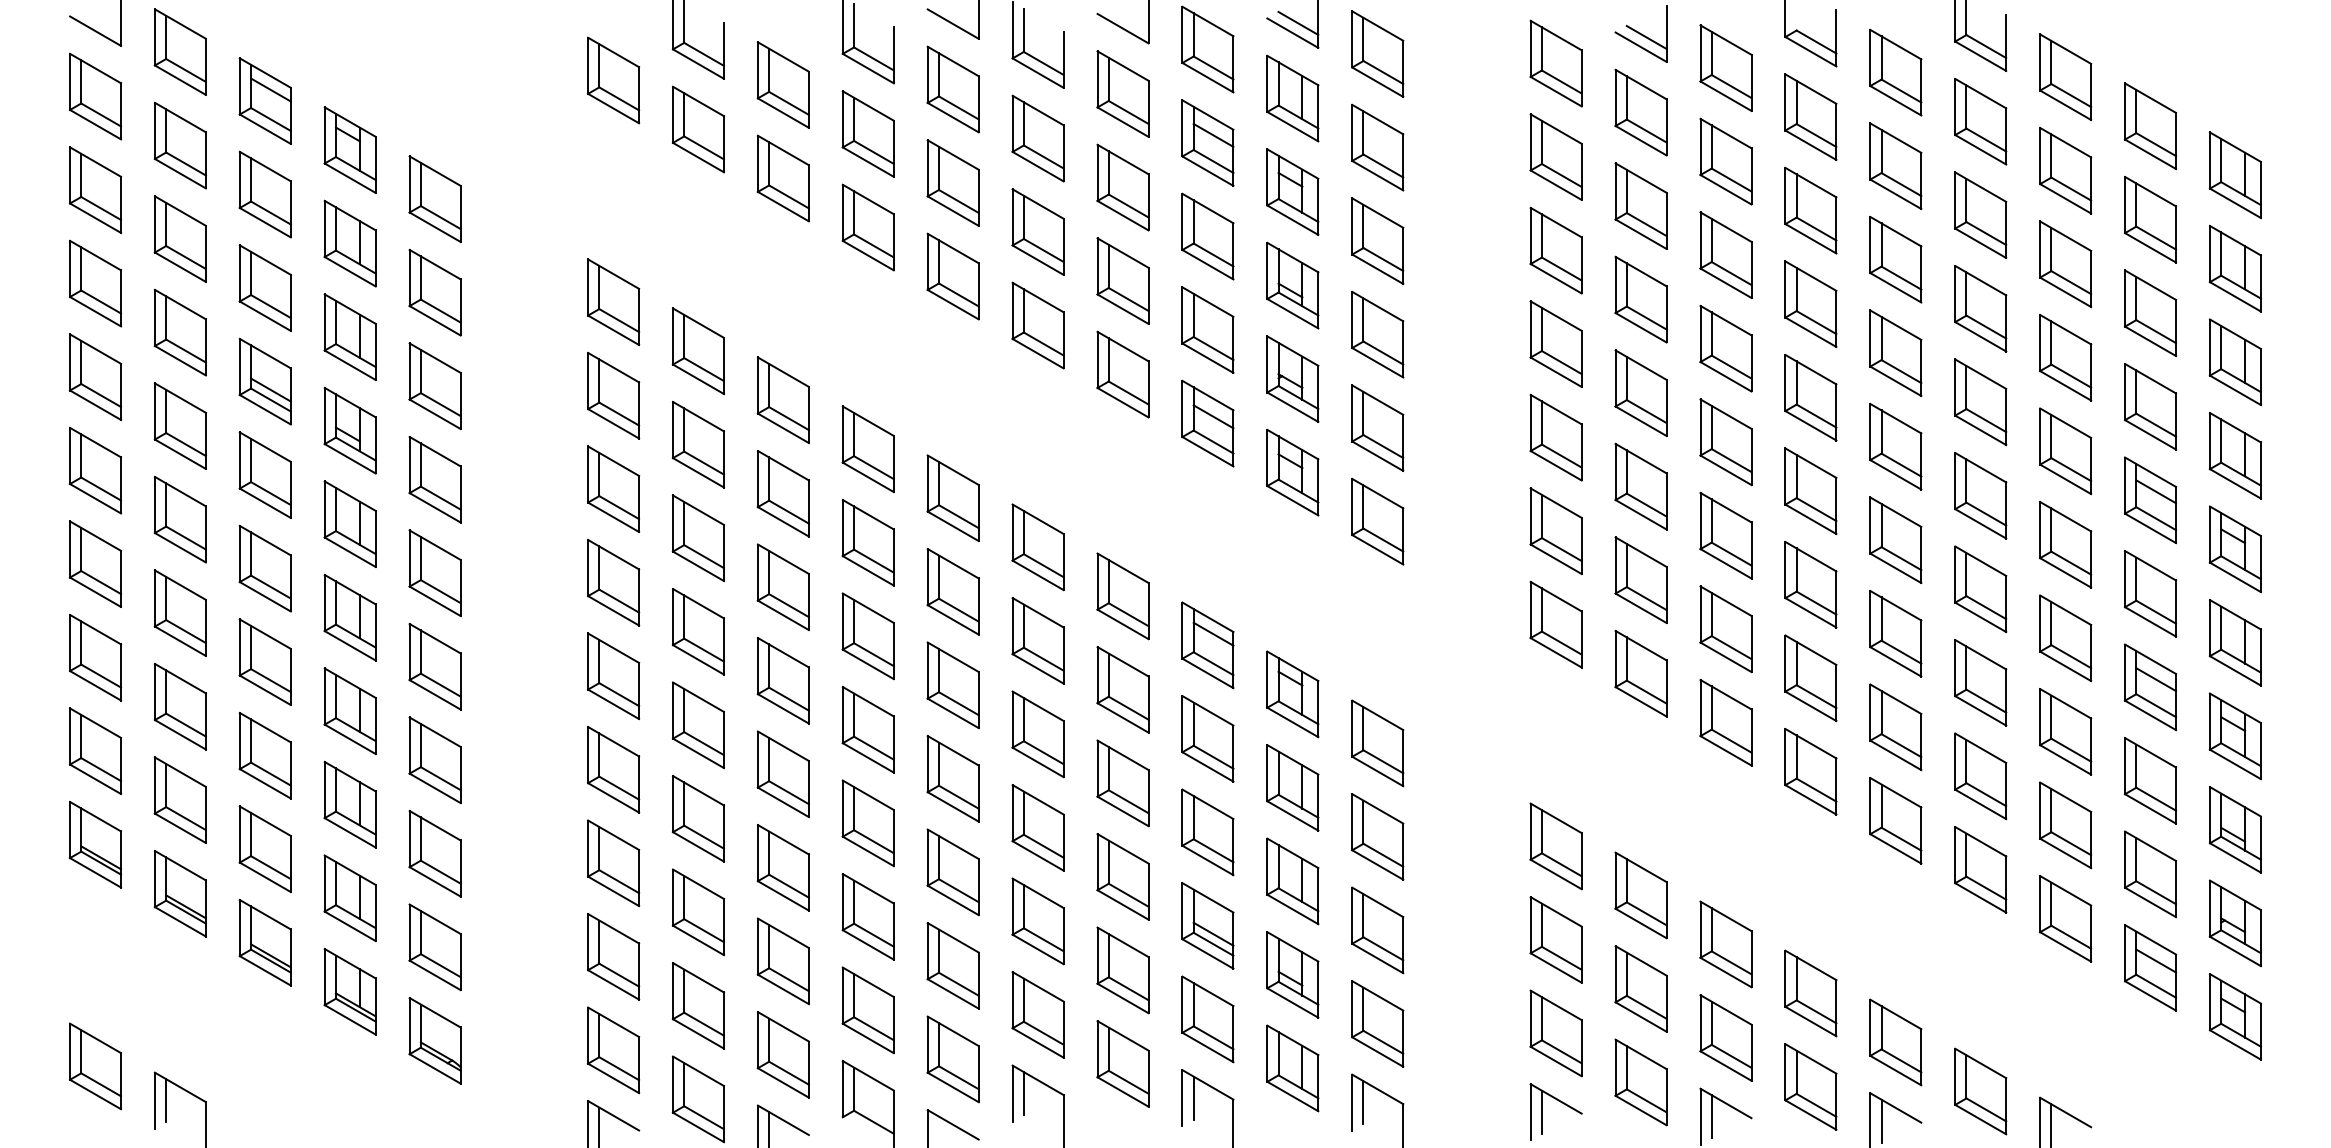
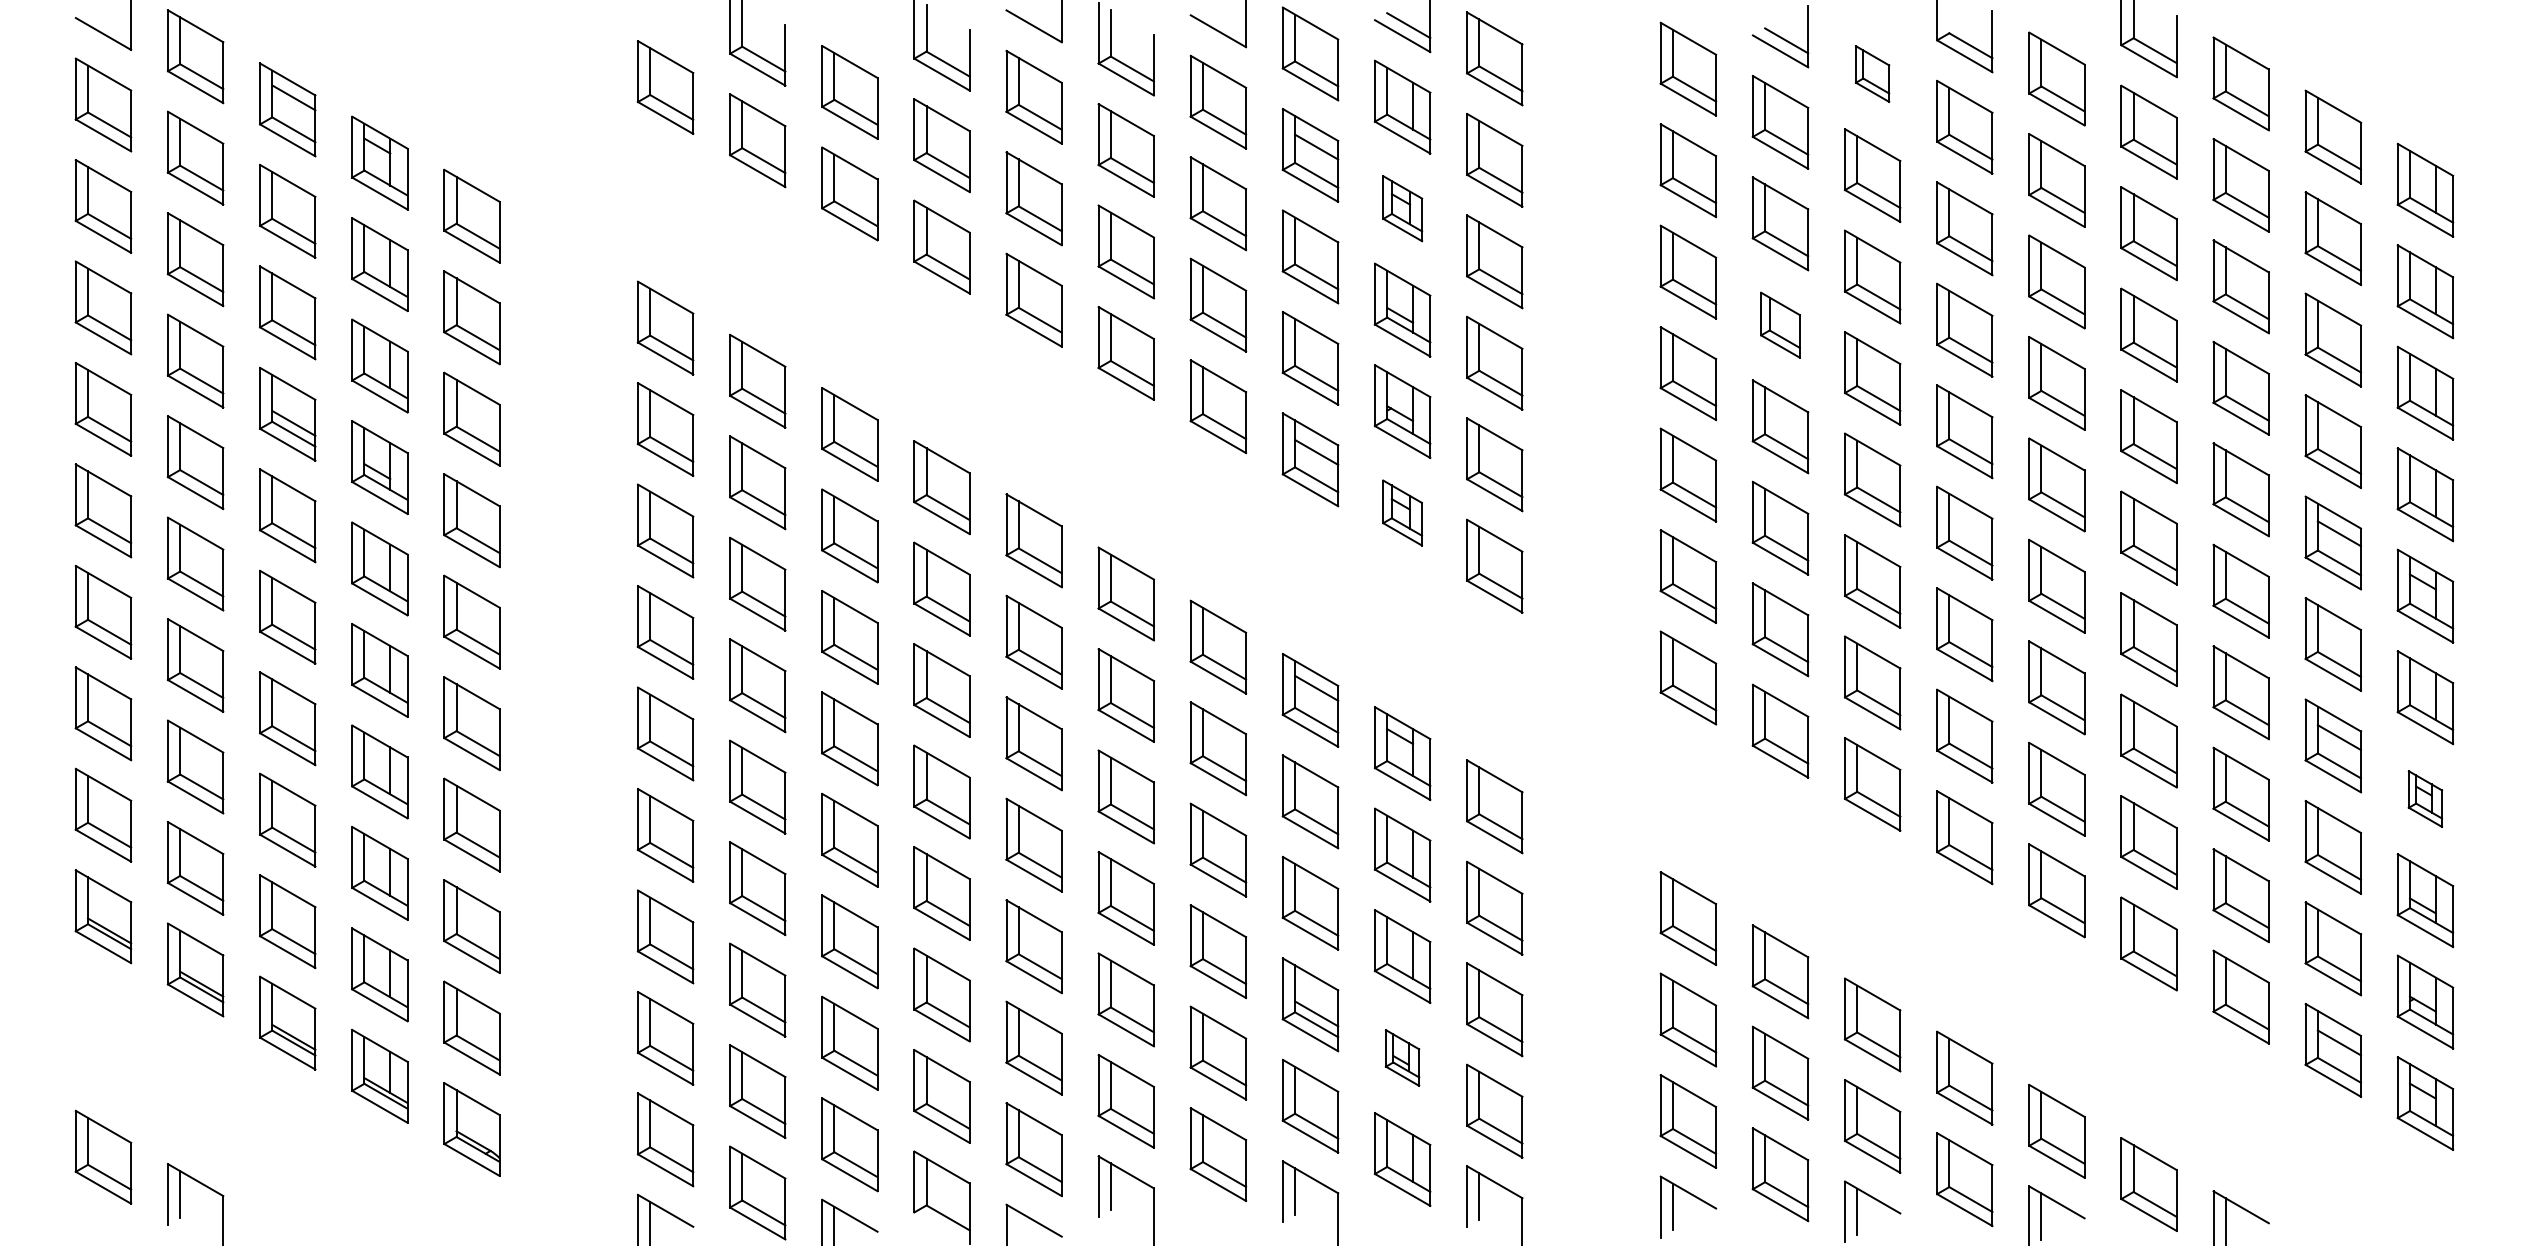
part: (1725, 67) -> (1872, 73), size x0.6
part: (1292, 191) -> (1402, 208), size x0.7
part: (1641, 298) -> (1780, 324), size x0.7
part: (1292, 472) -> (1402, 512), size x0.7
part: (2235, 735) -> (2425, 798), size x0.6
part: (1292, 974) -> (1402, 1057), size x0.6

